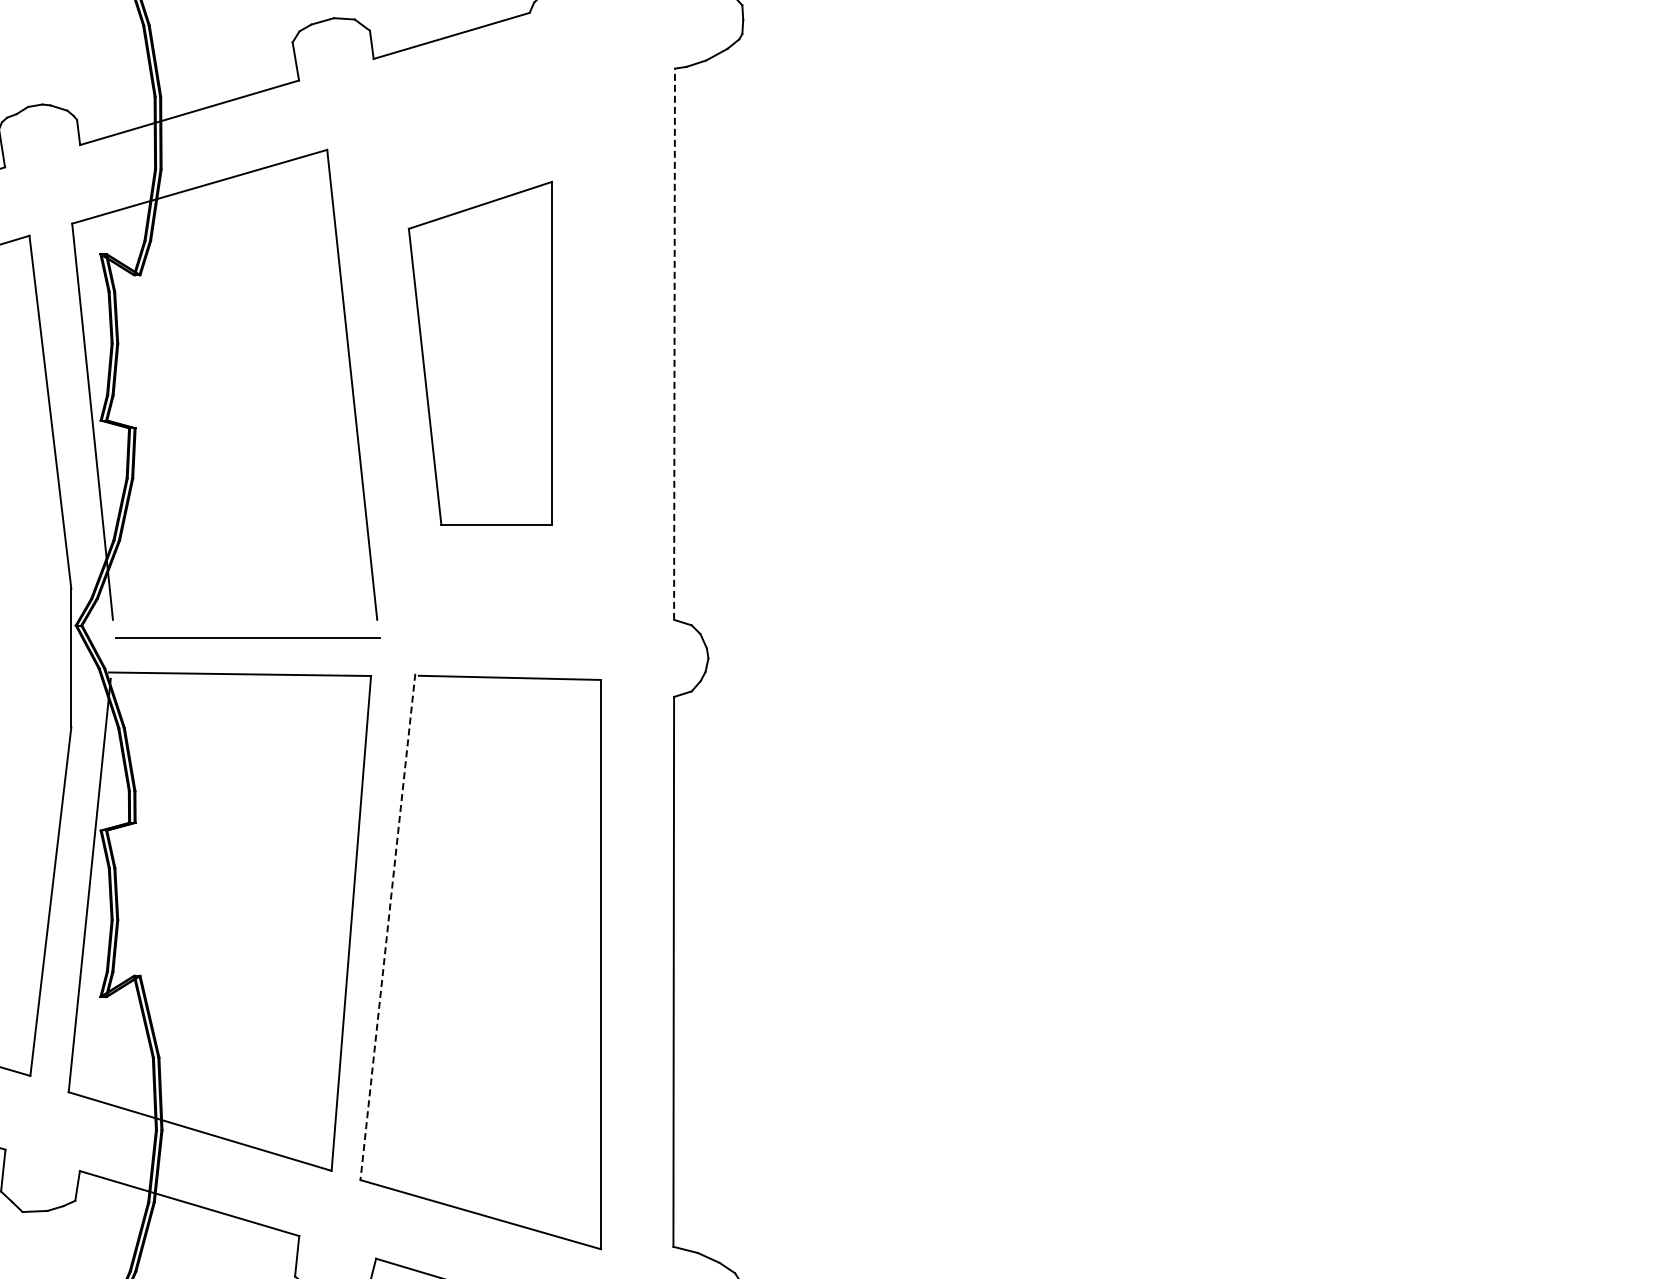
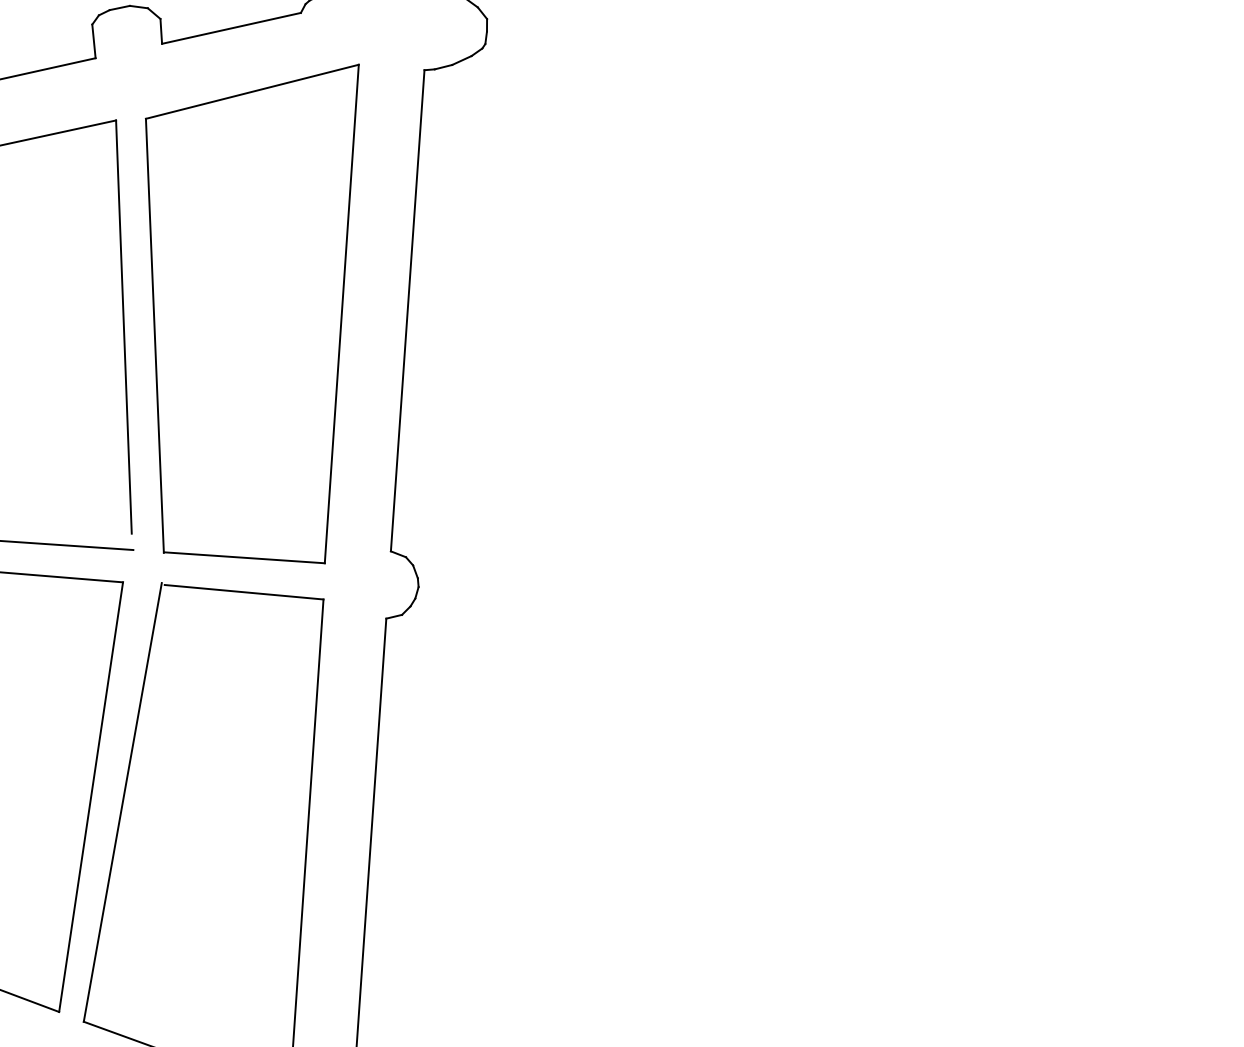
line: (674, 344) -> (407, 311), dashed -> solid
part: (480, 353) -> (237, 307), size x1.67
line: (387, 926) -> (122, 802), dashed -> solid

